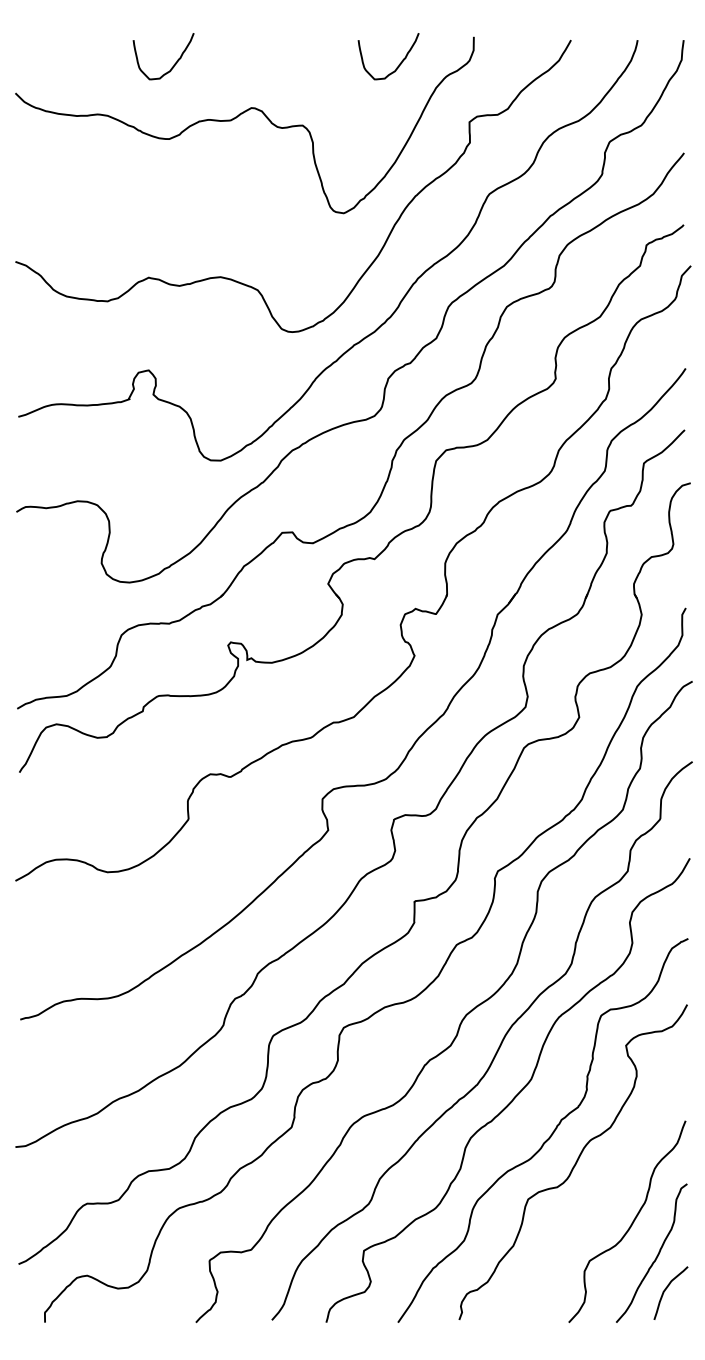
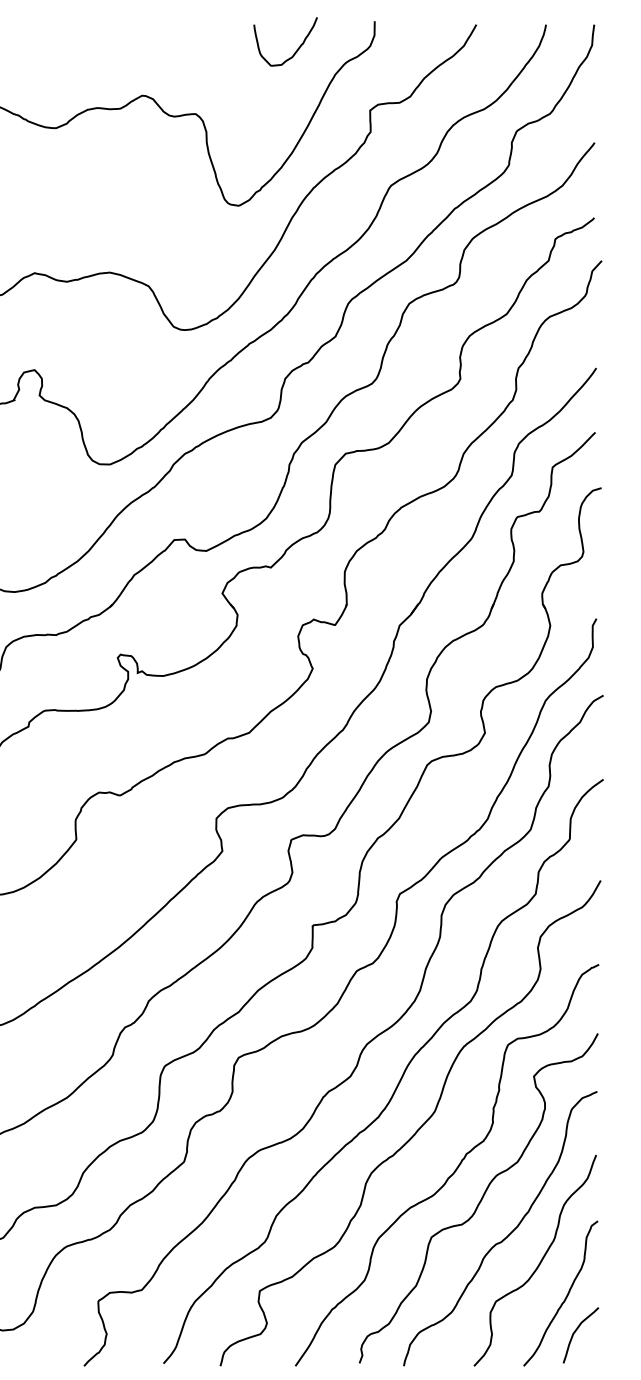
curve: (174, 63) -> (61, 49), removed
curve: (600, 1197) -> (507, 1235), added

